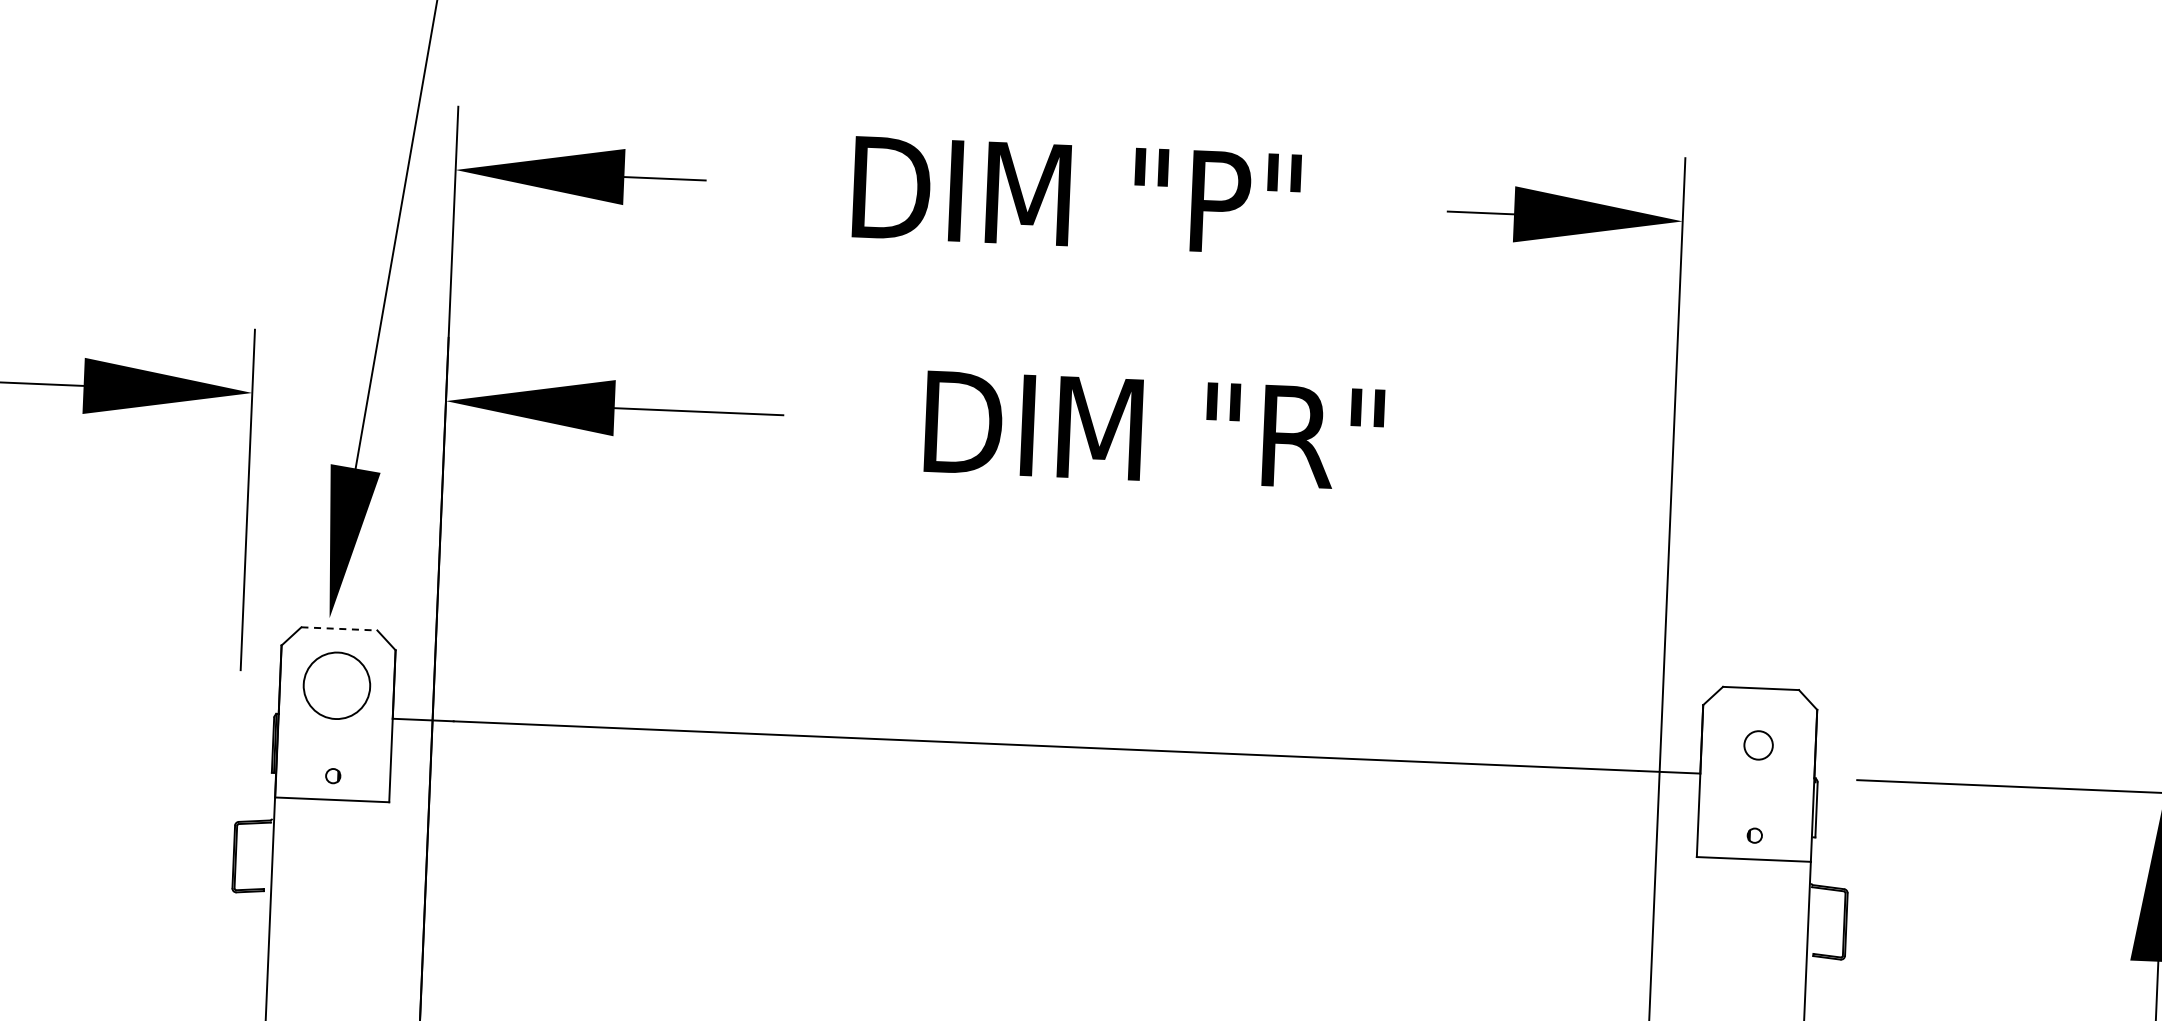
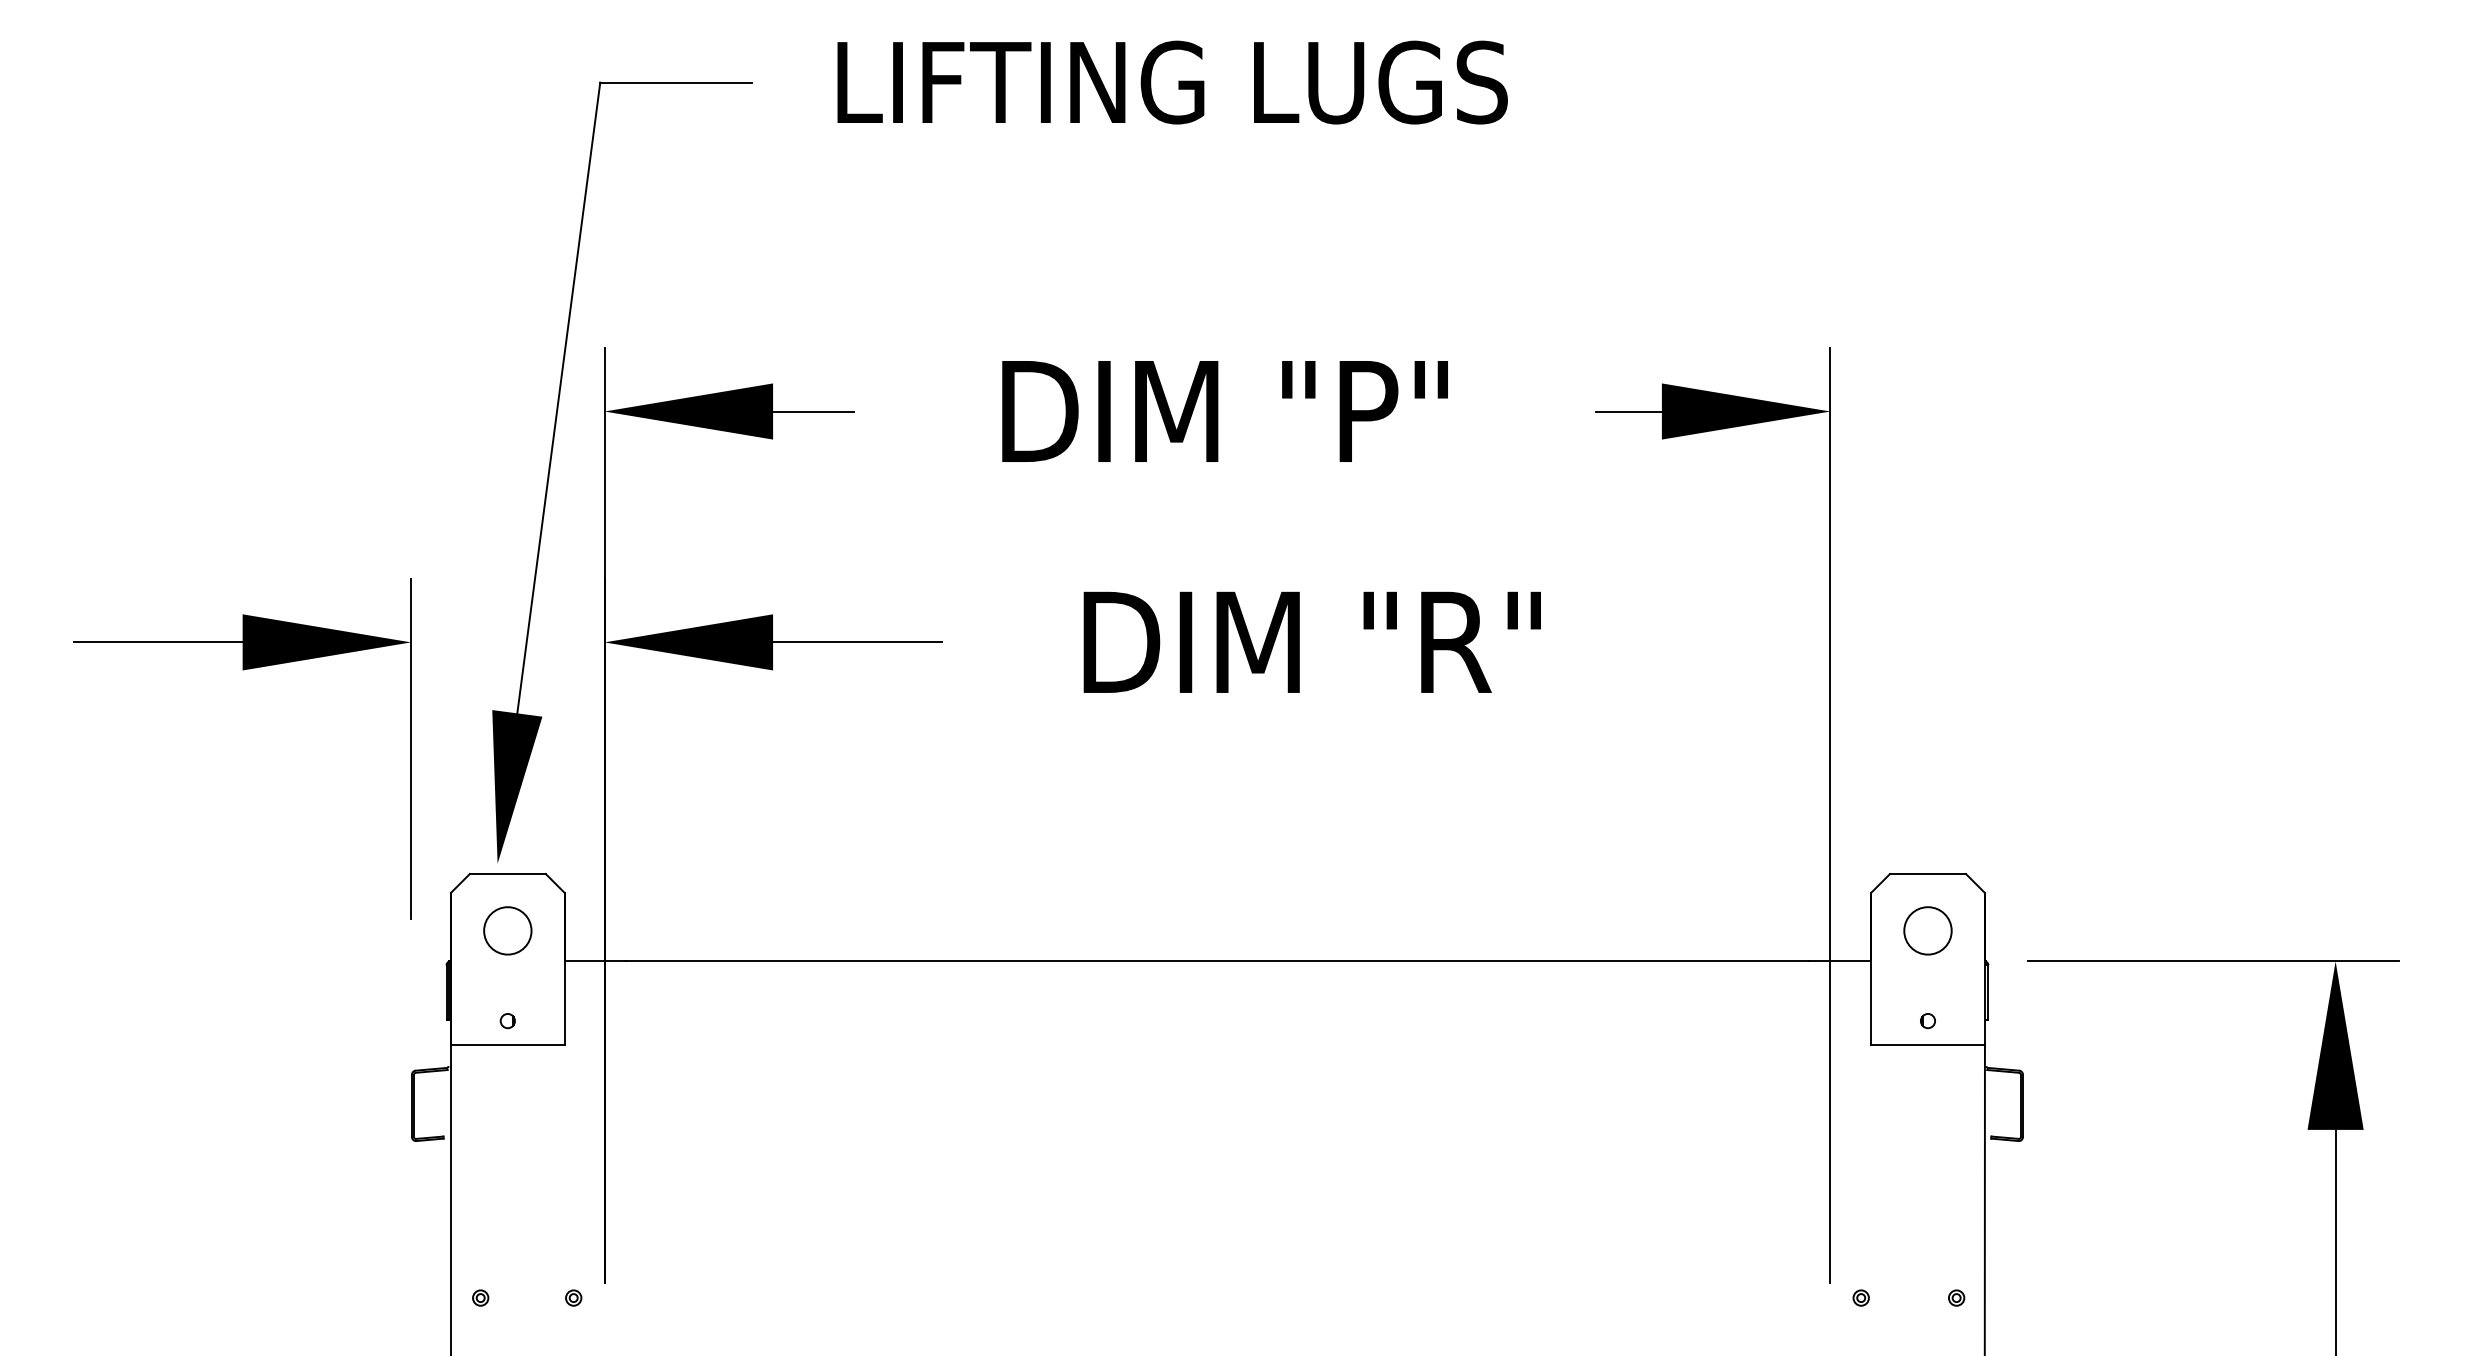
line: (339, 629) -> (507, 874), dashed -> solid
circle: (336, 685) -> (507, 930), size x0.71
circle: (1758, 745) -> (1927, 930), size x1.67

